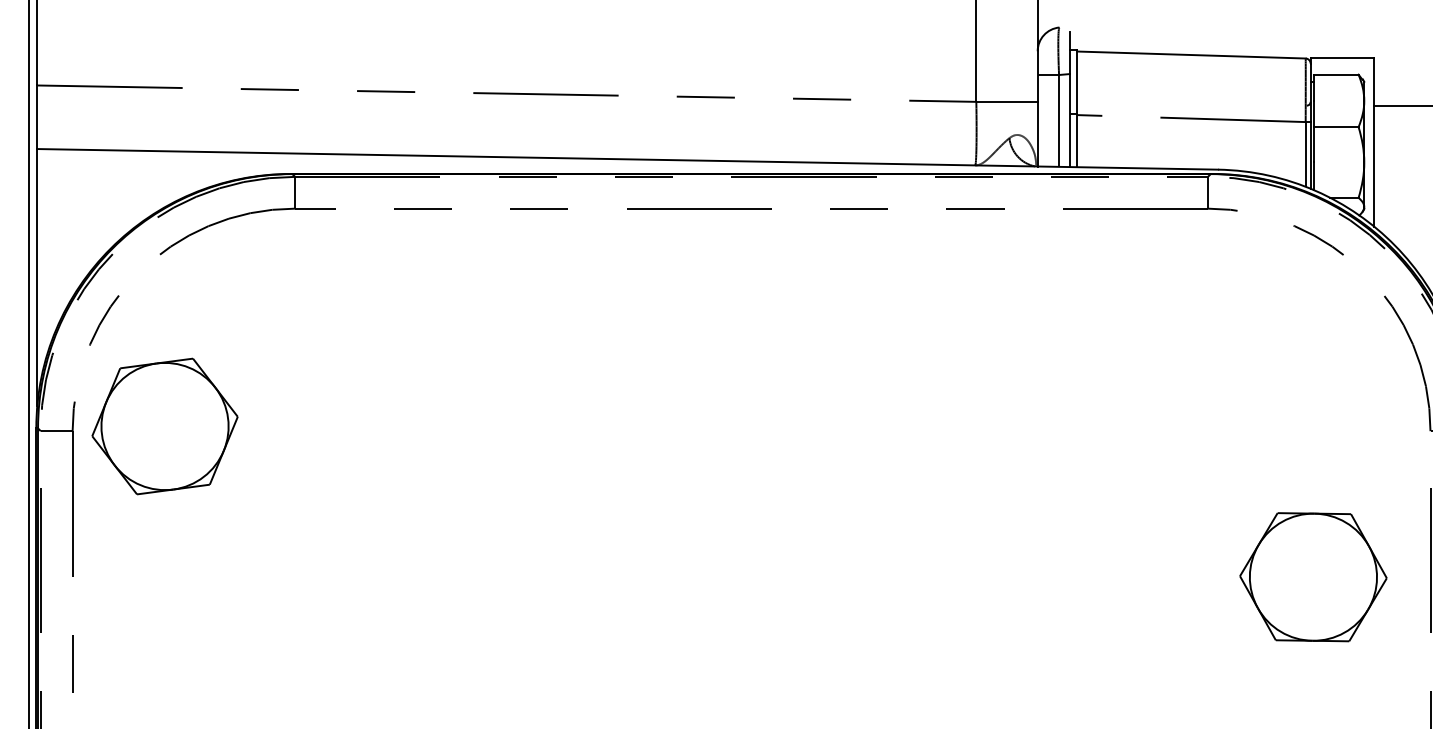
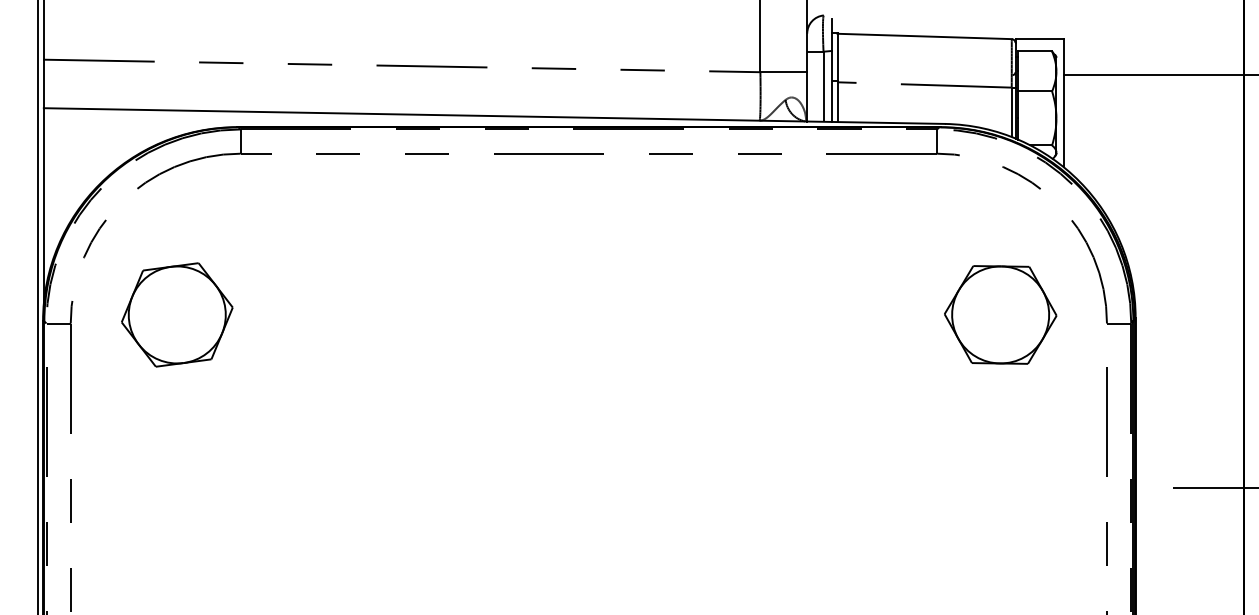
part: (165, 425) -> (177, 314), moved
part: (1313, 576) -> (1000, 314), moved

